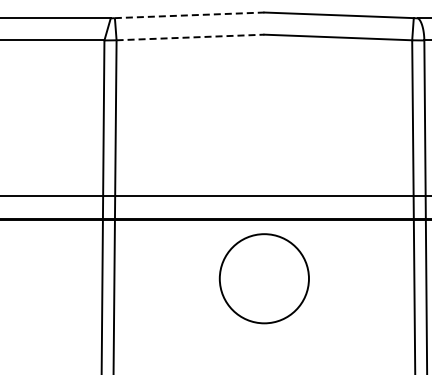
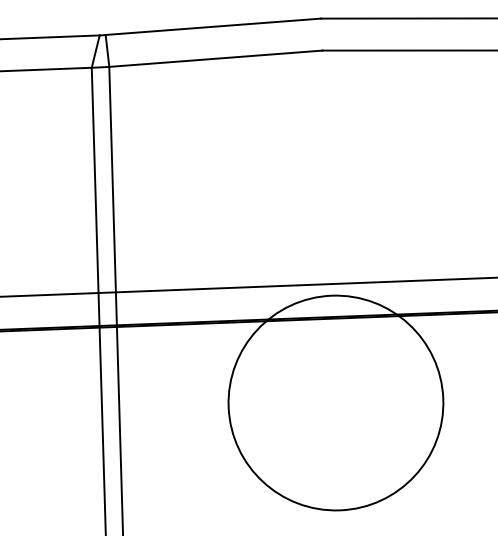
line: (189, 15) -> (213, 27), dashed -> solid
line: (190, 37) -> (215, 58), dashed -> solid
circle: (264, 278) -> (336, 402), size x1.67

